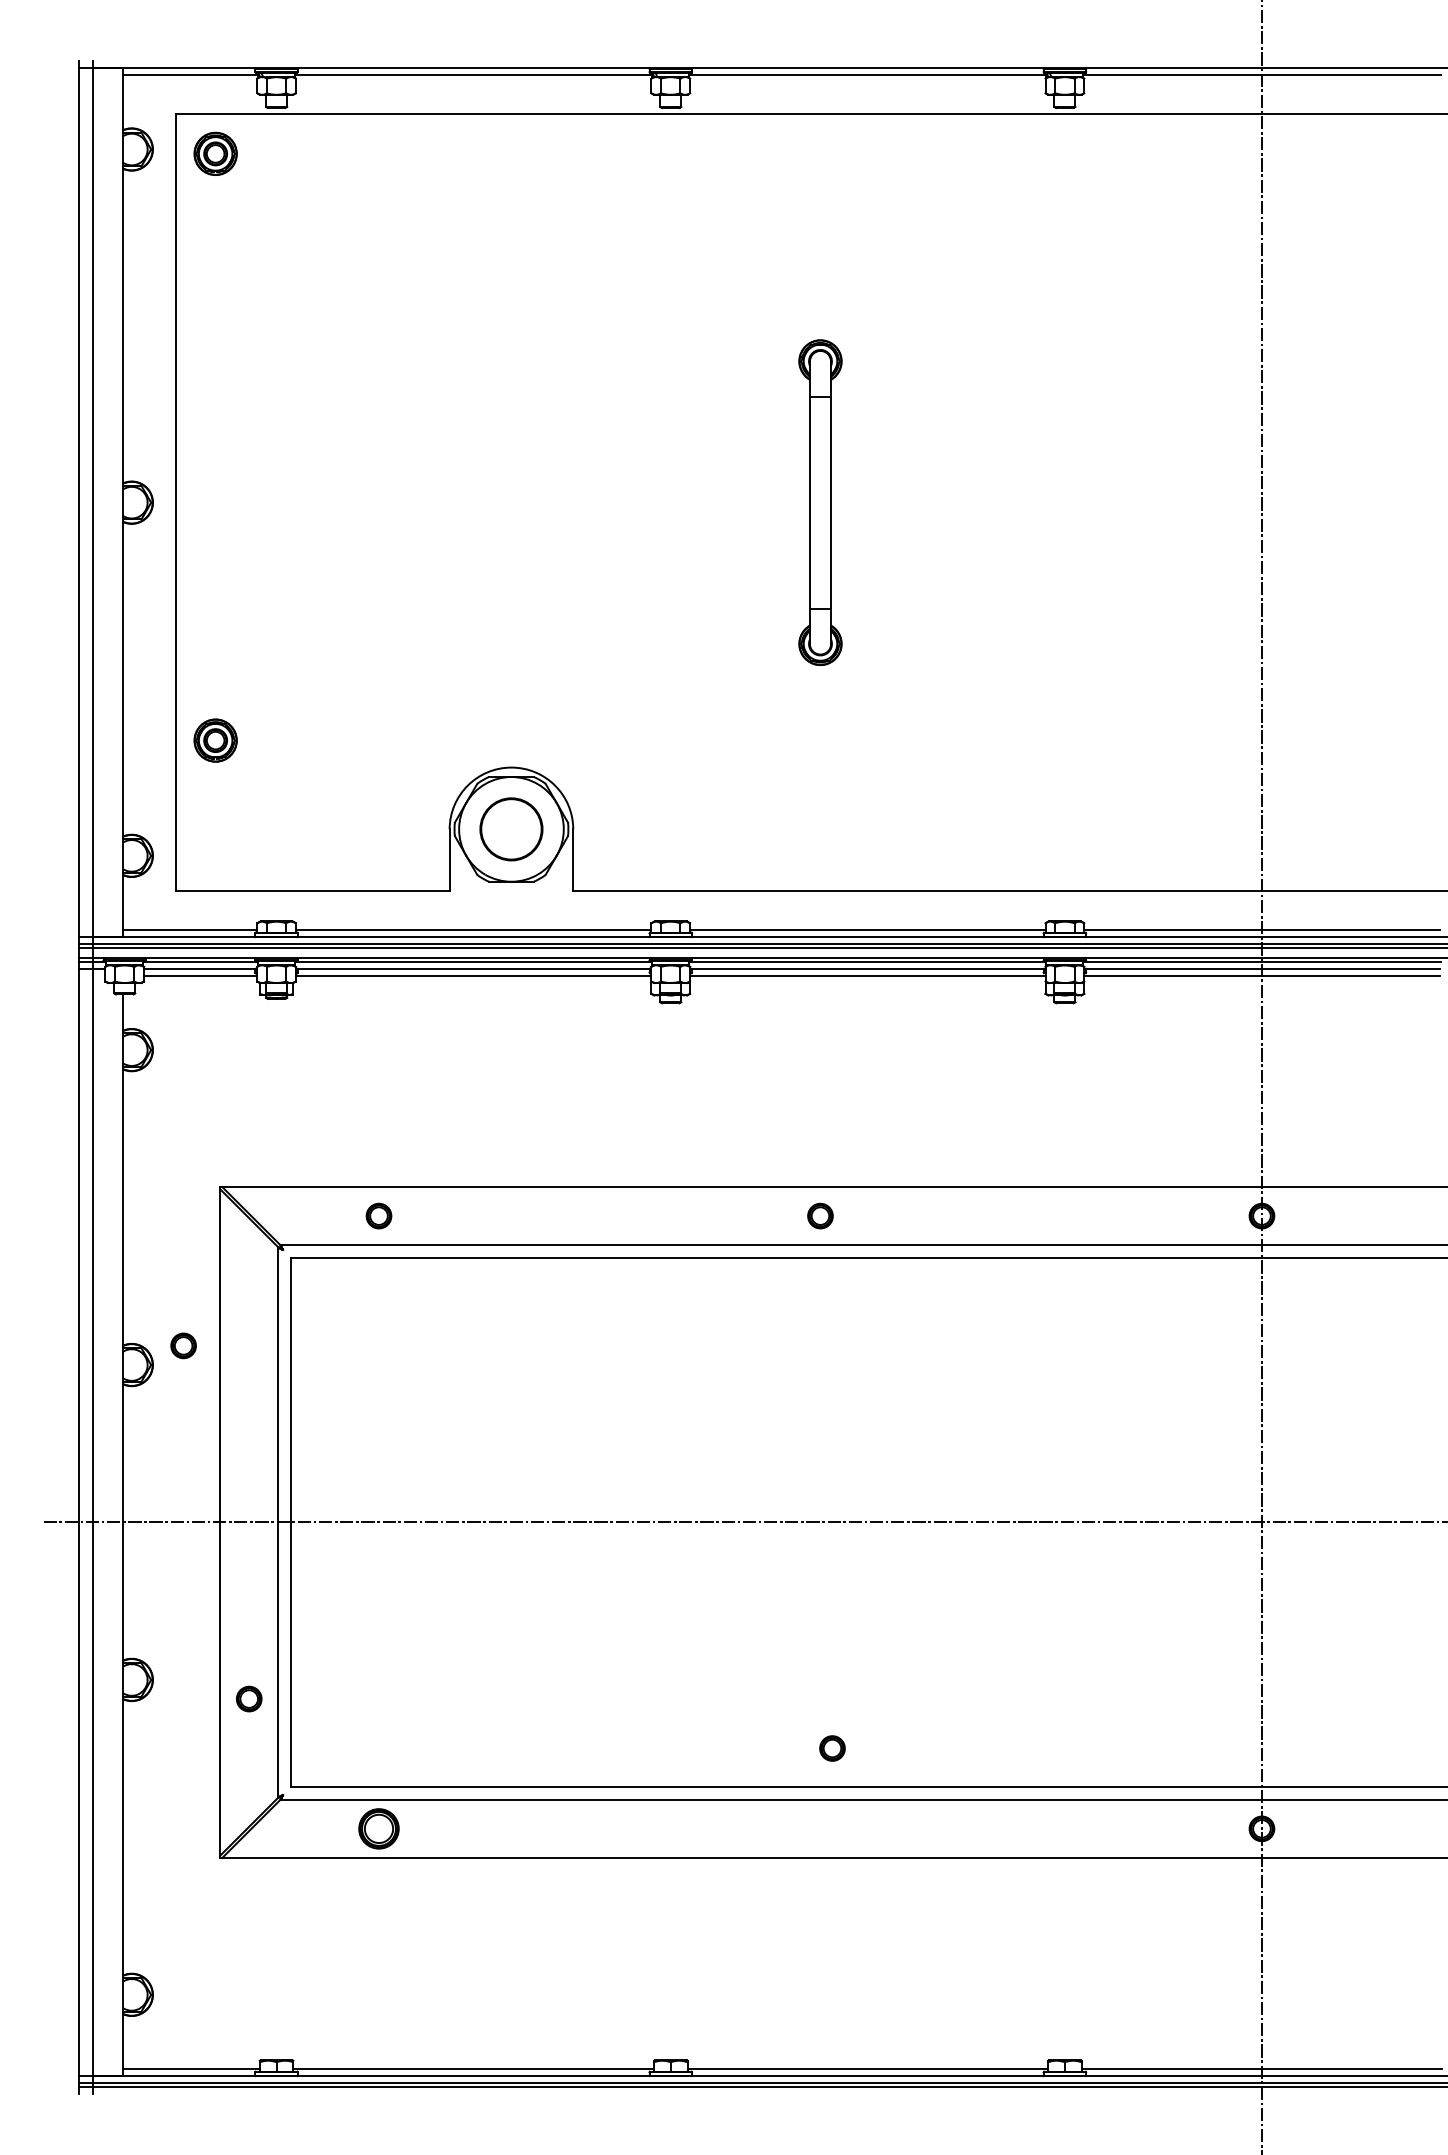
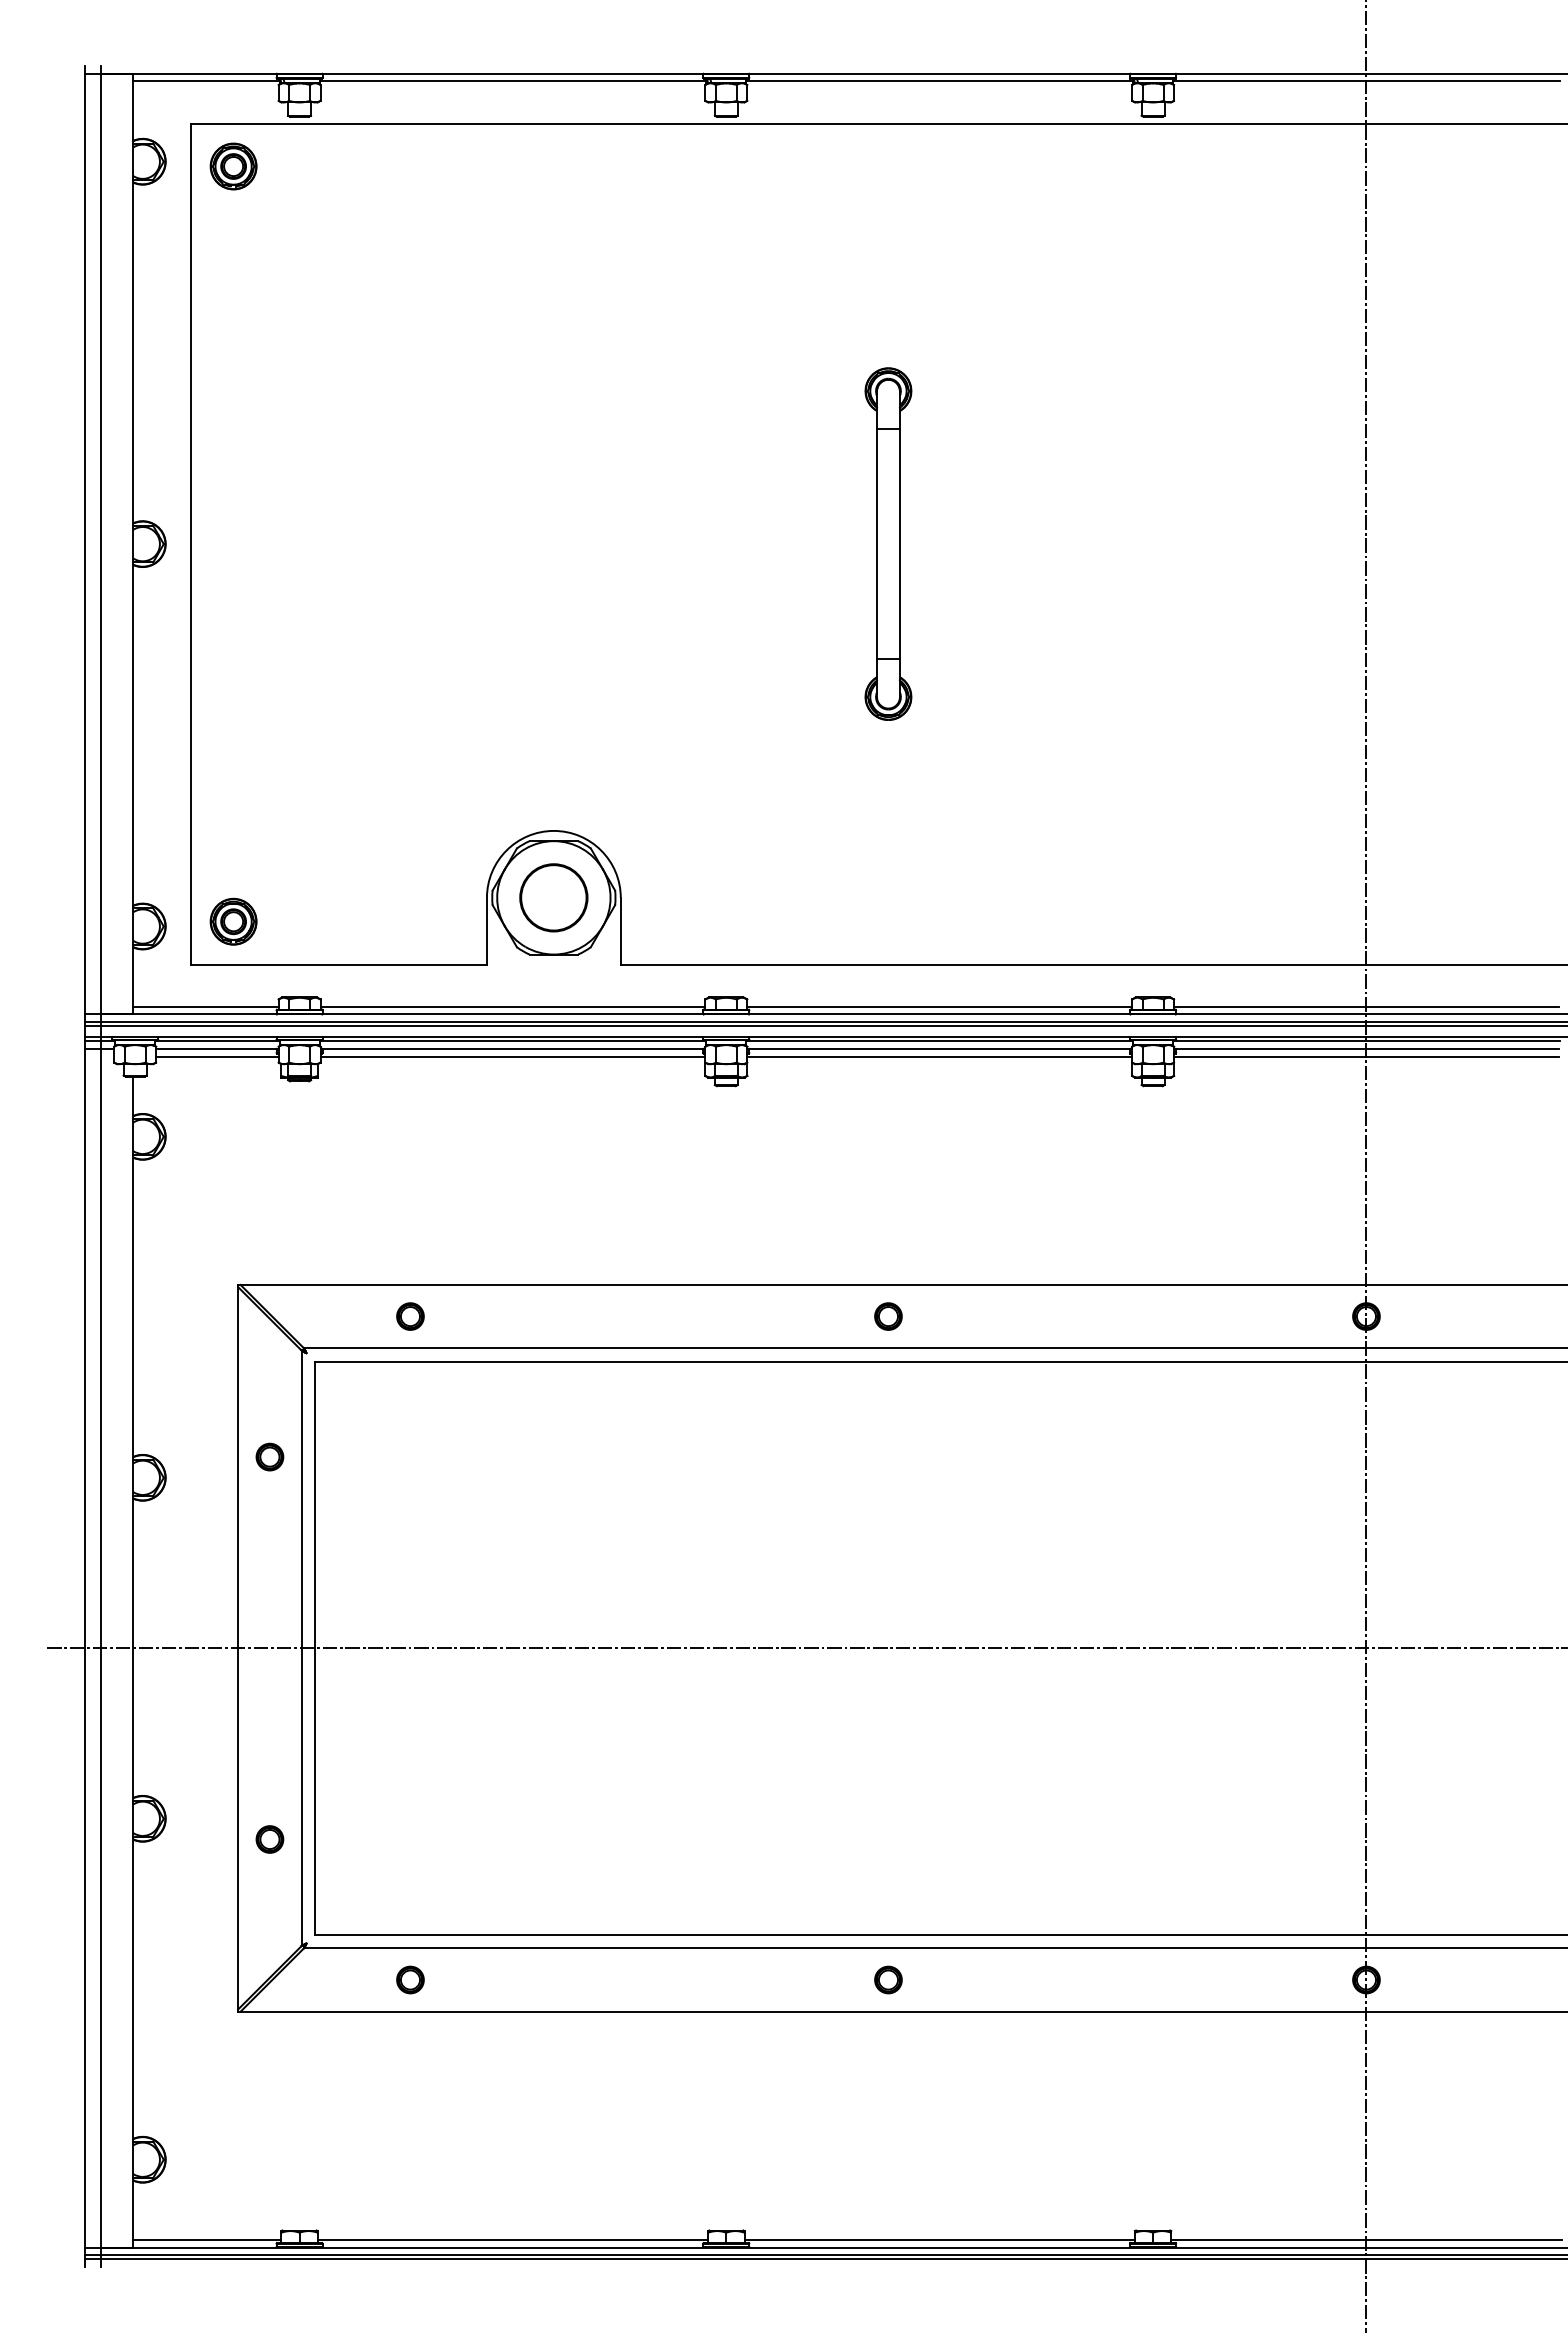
part: (215, 740) -> (233, 921), moved
part: (183, 1345) -> (269, 1456), moved
part: (832, 1748) -> (888, 1979), moved
part: (379, 1828) -> (410, 1979), size x0.62

